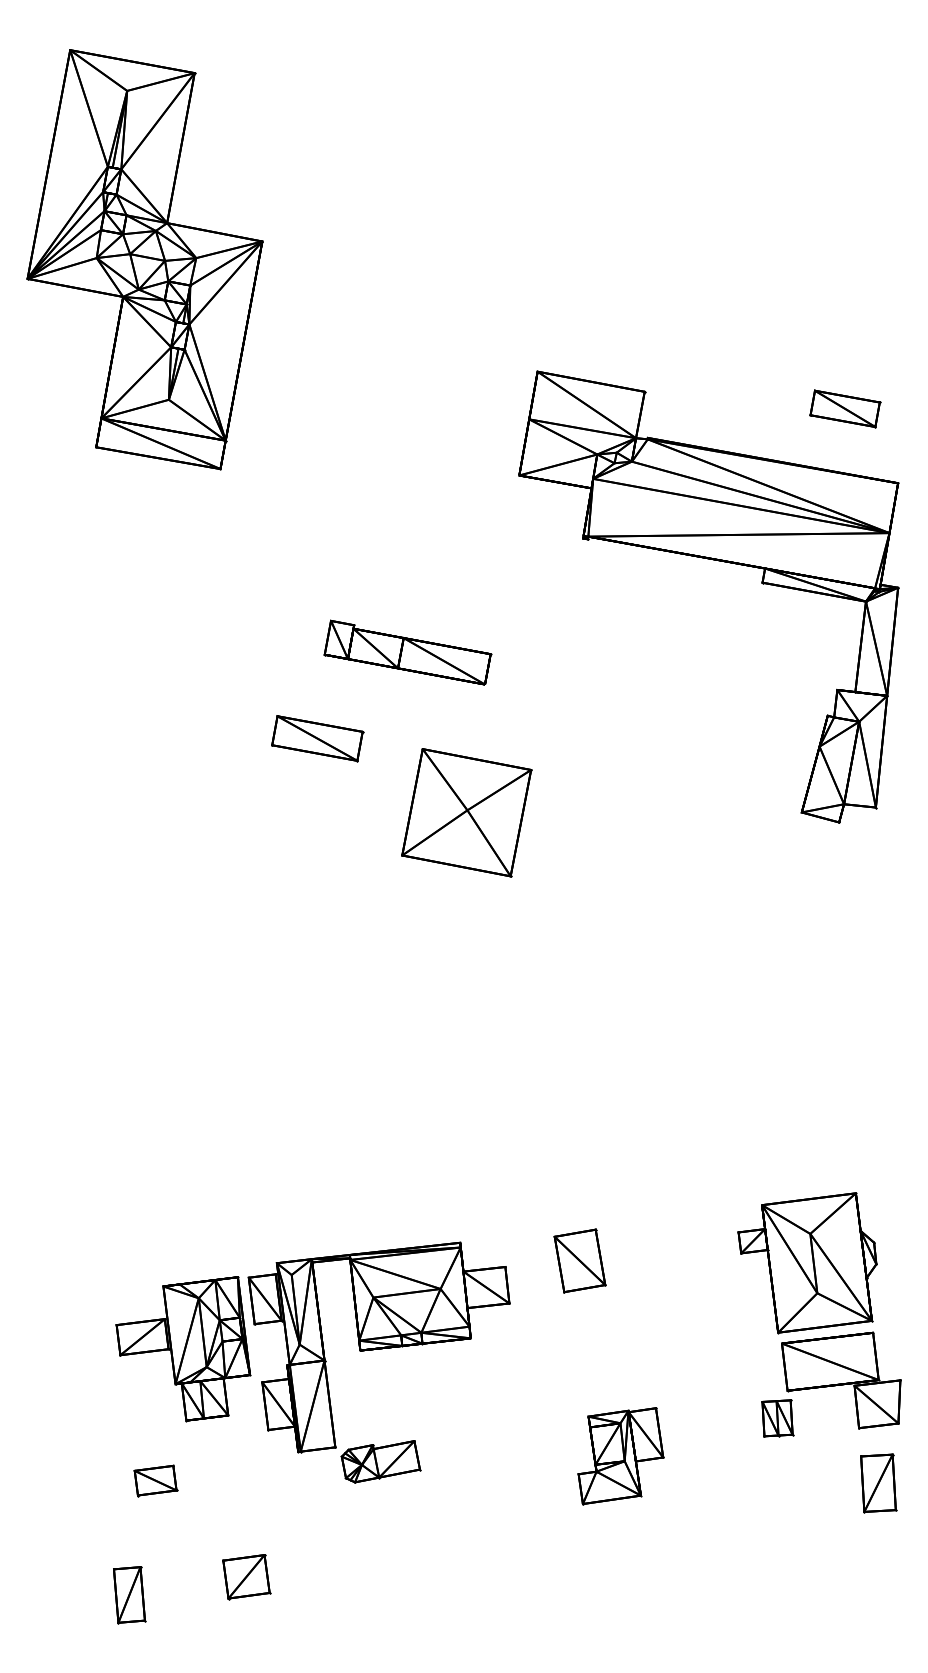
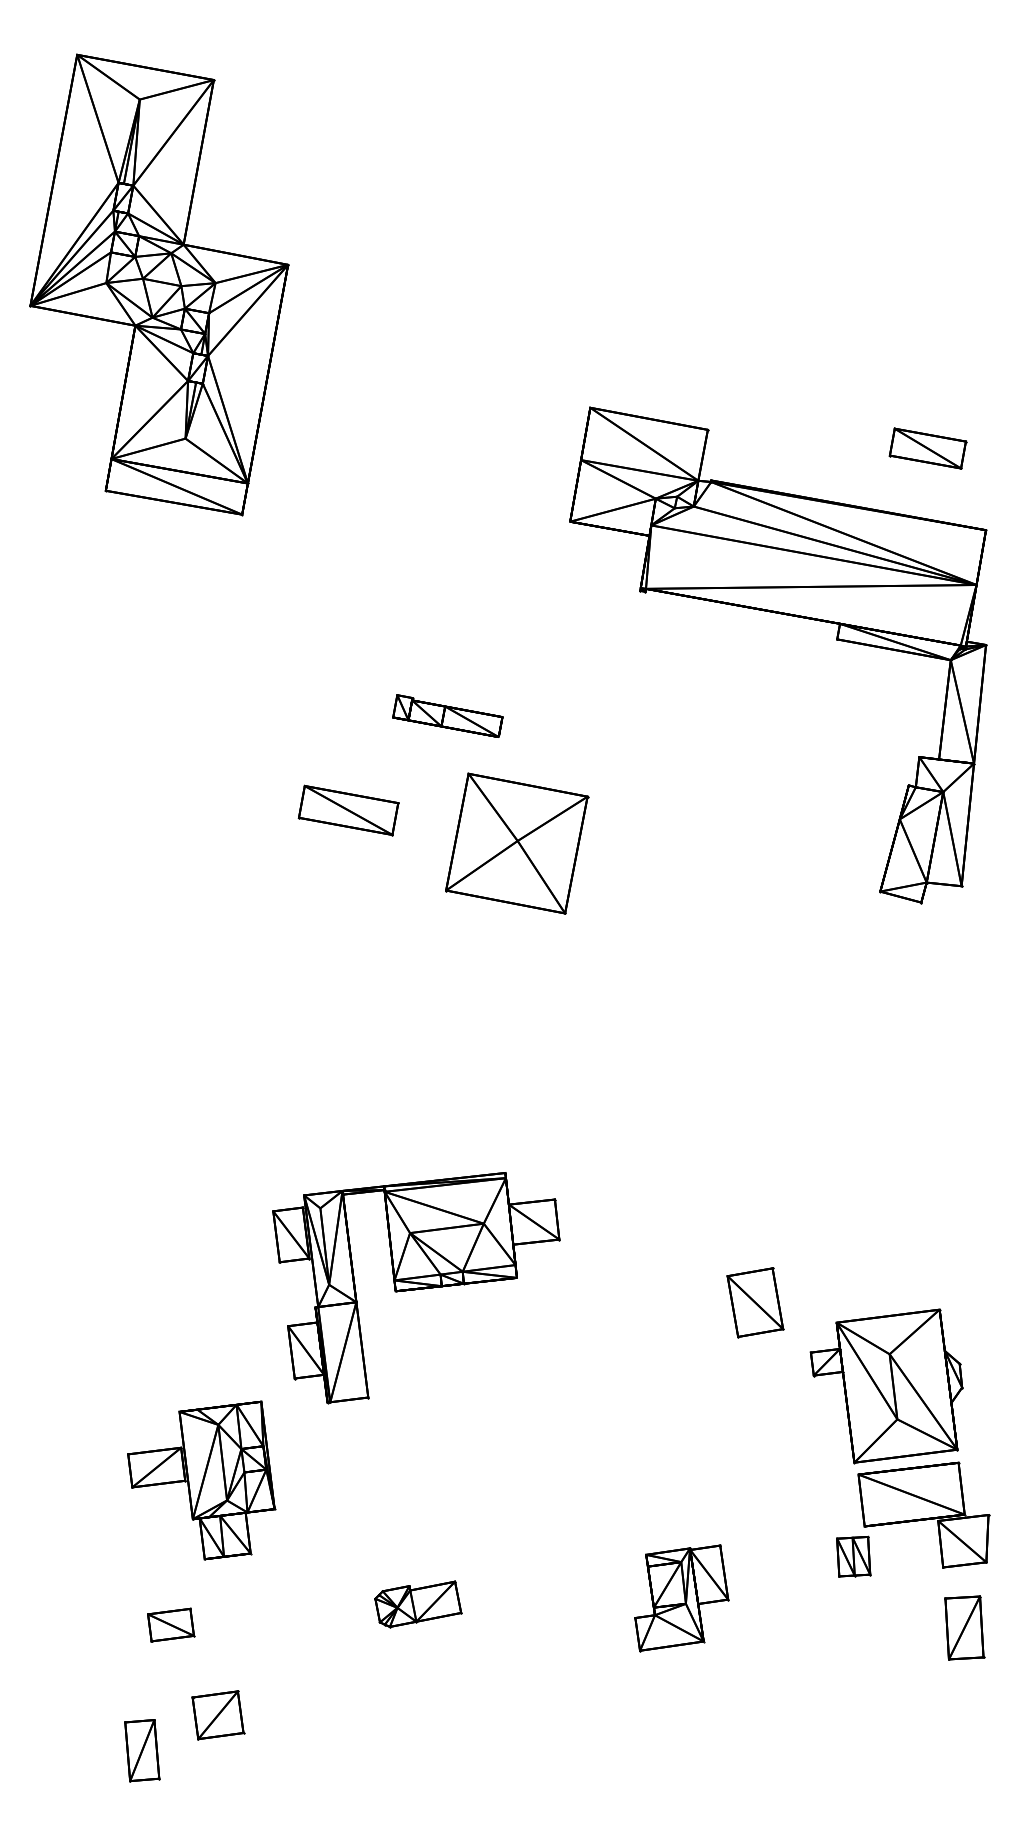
part: (407, 652) -> (447, 716), size x0.6
part: (466, 812) -> (516, 843), moved
part: (579, 1260) -> (754, 1302), moved
part: (378, 1347) -> (415, 1287), moved
part: (246, 1577) -> (218, 1716), moved

